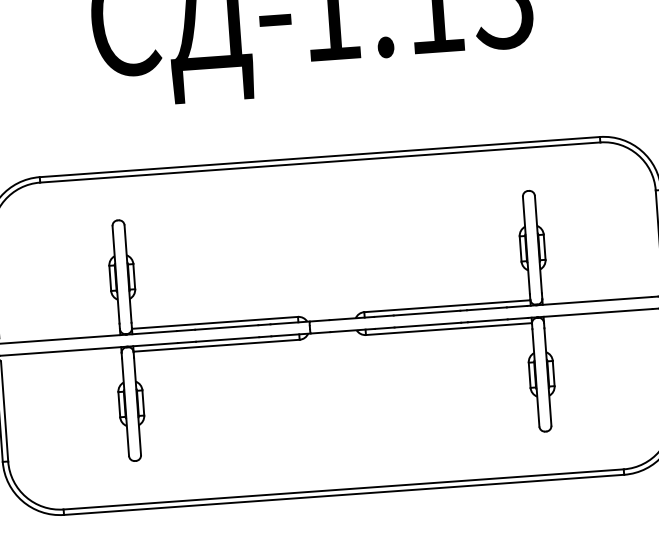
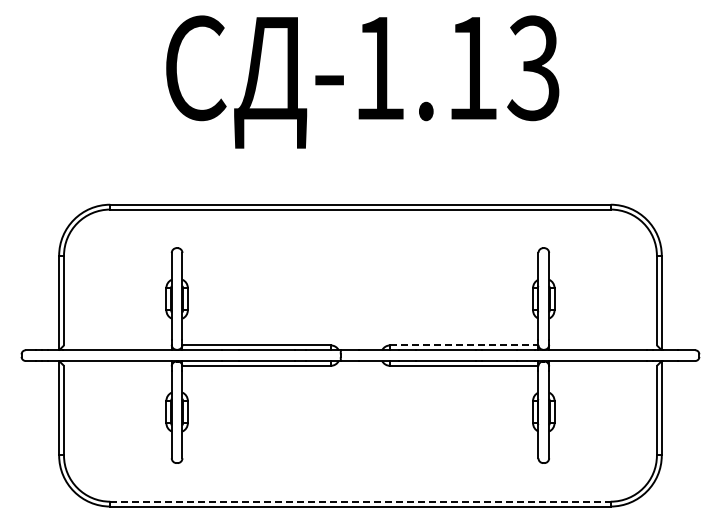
line: (447, 306) -> (464, 345), solid -> dashed
line: (343, 489) -> (360, 501), solid -> dashed

